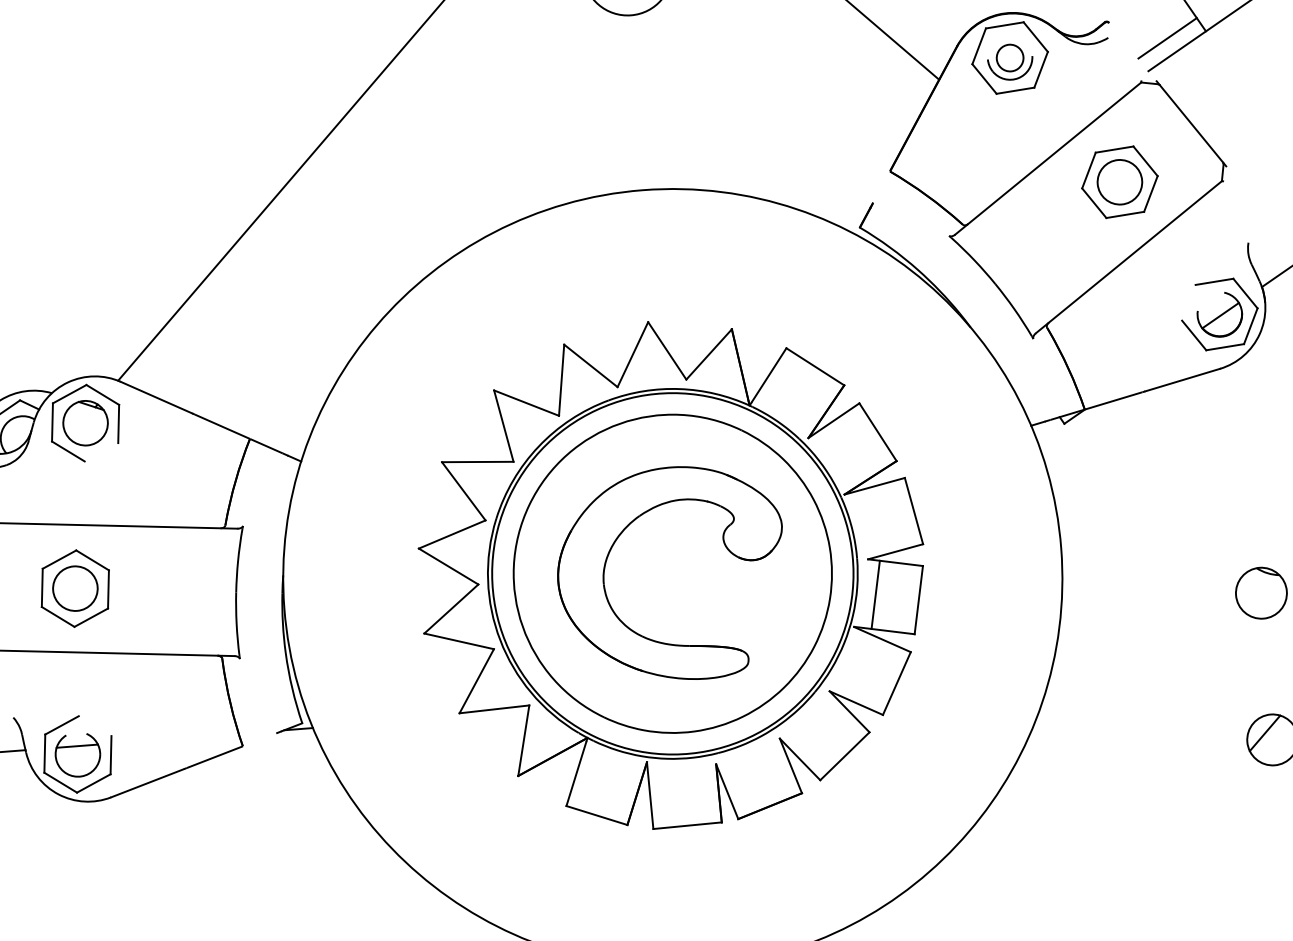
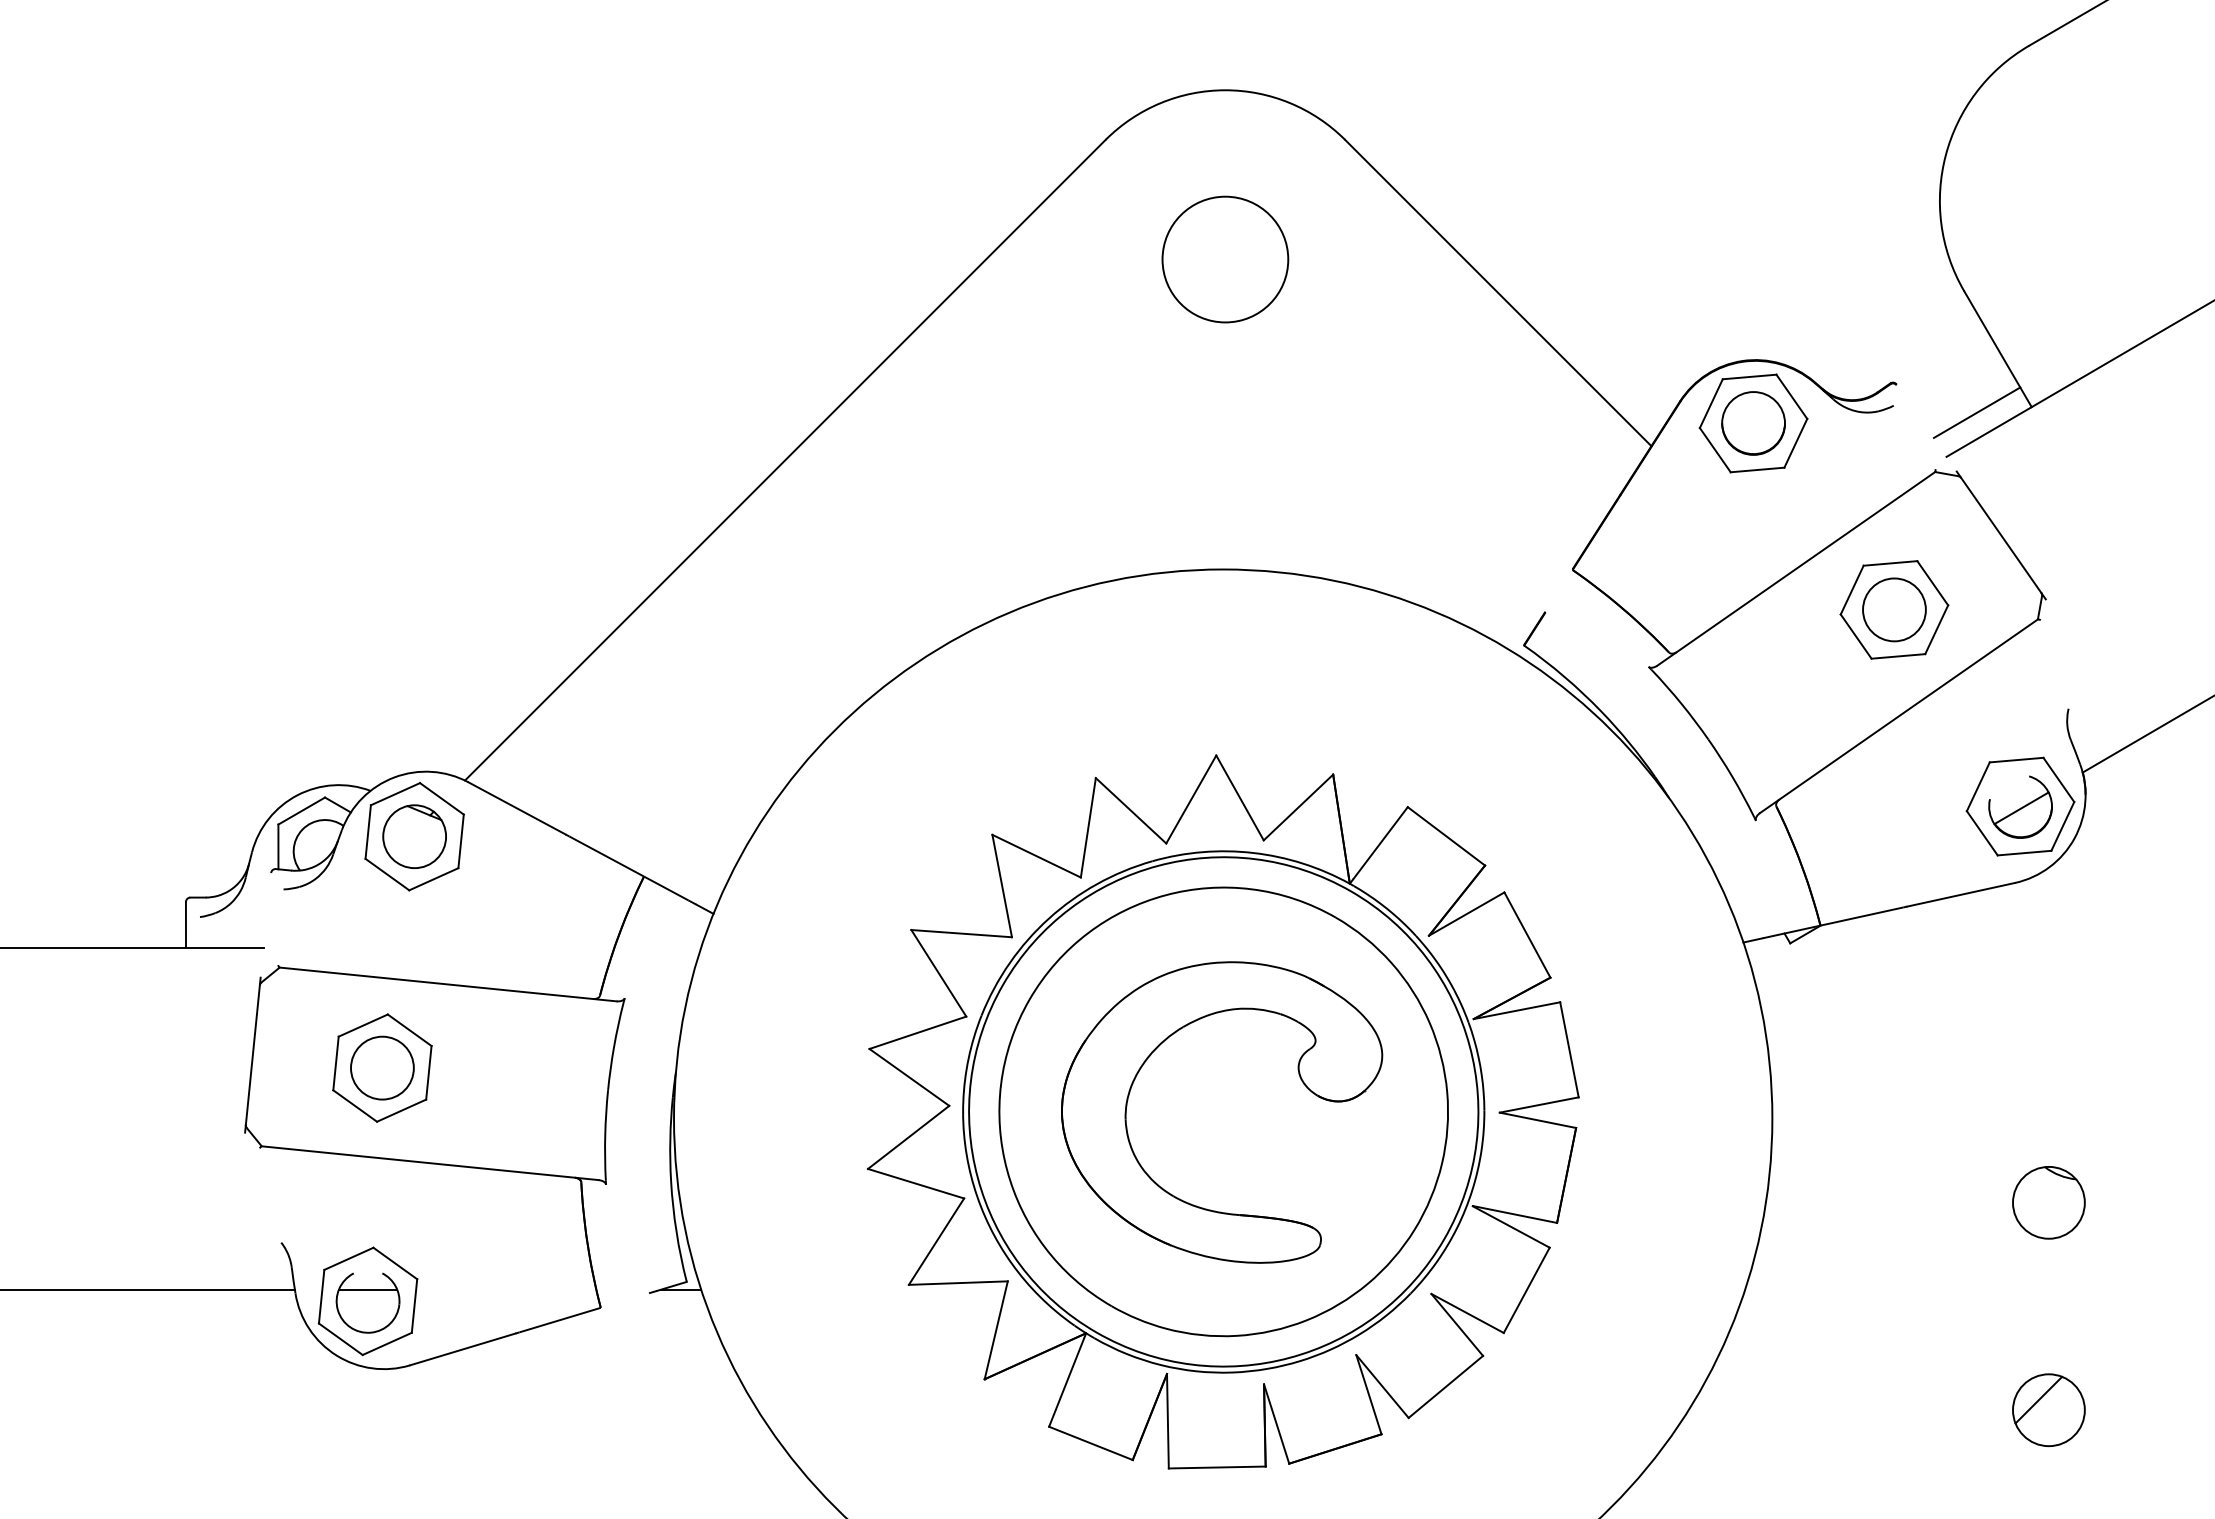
circle: (1010, 58) -> (1753, 423), size x1.67
line: (1188, 302) -> (1977, 786), added
line: (101, 452) -> (433, 879), added
line: (875, 594) -> (1566, 1175), moved
line: (95, 726) -> (395, 1263), added

